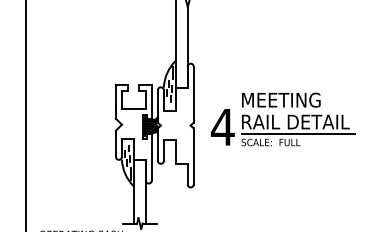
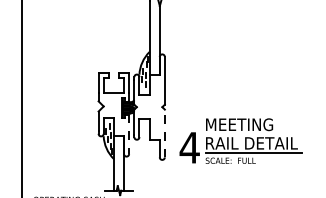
part: (283, 119) -> (241, 141), moved
line: (193, 155) -> (164, 132), solid -> dashed
line: (151, 157) -> (128, 134), solid -> dashed

